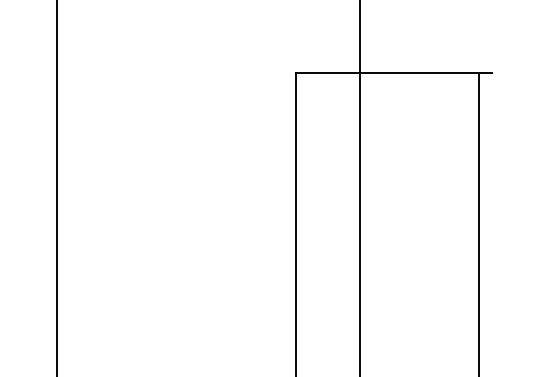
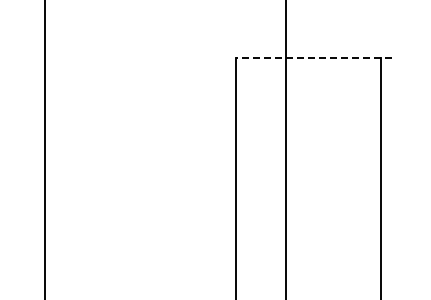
line: (393, 73) -> (313, 58), solid -> dashed

